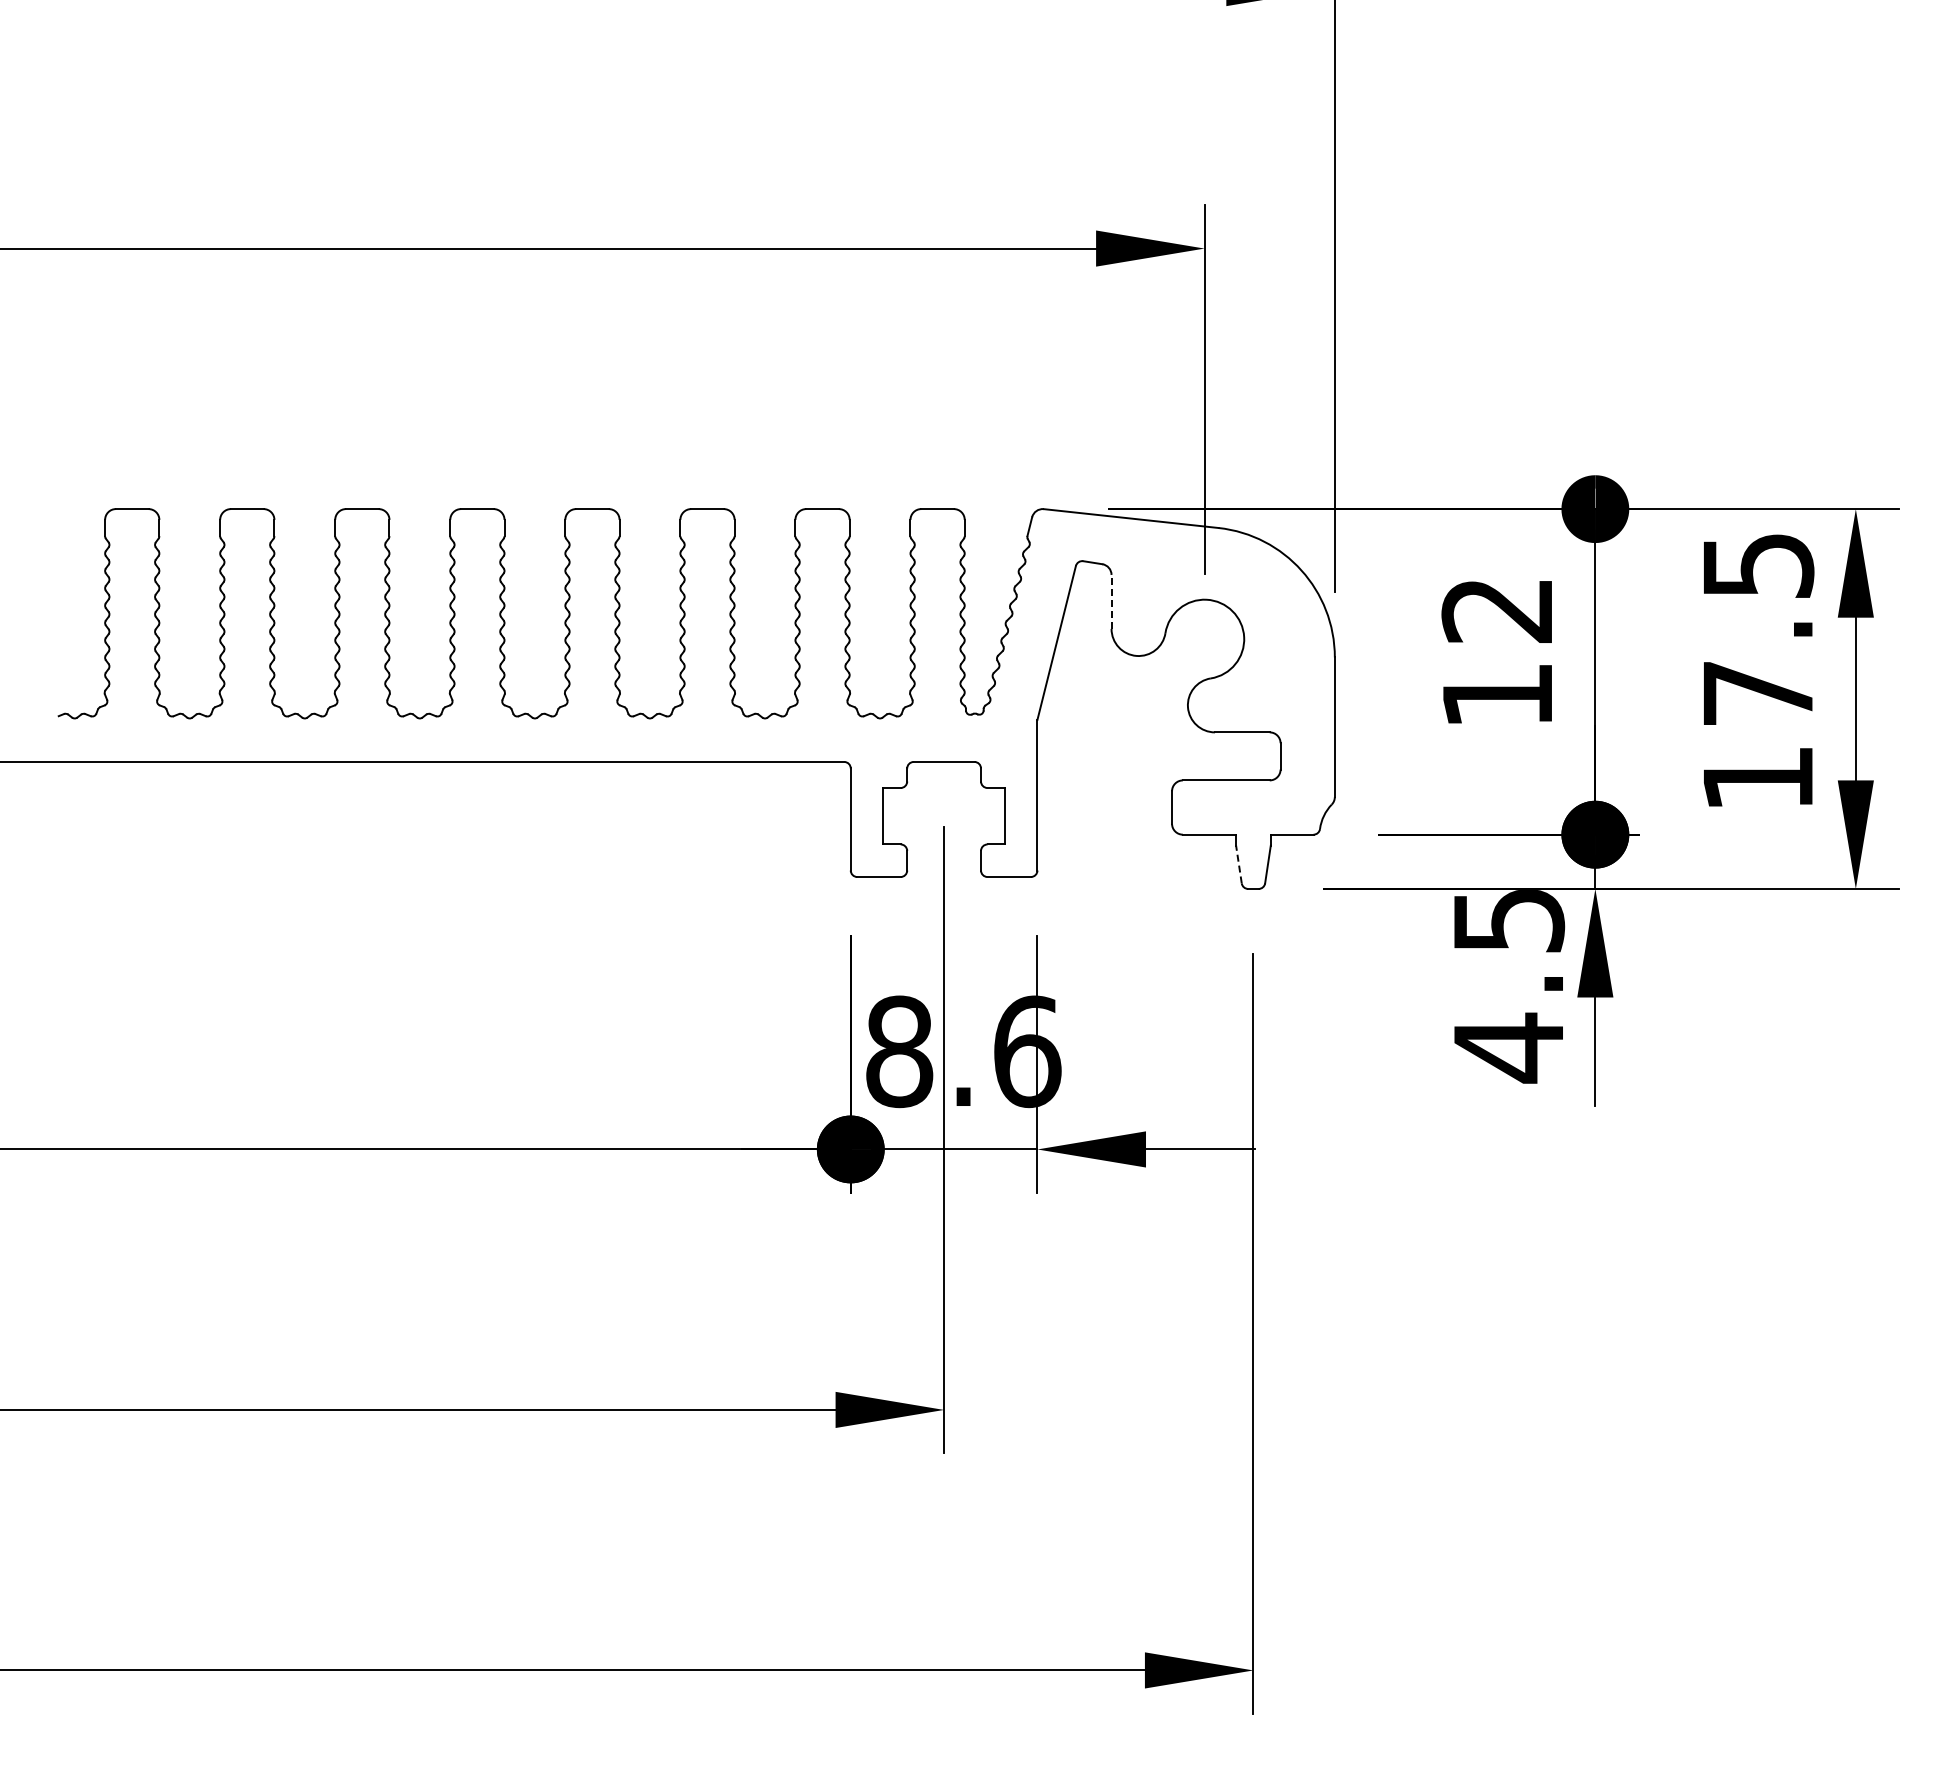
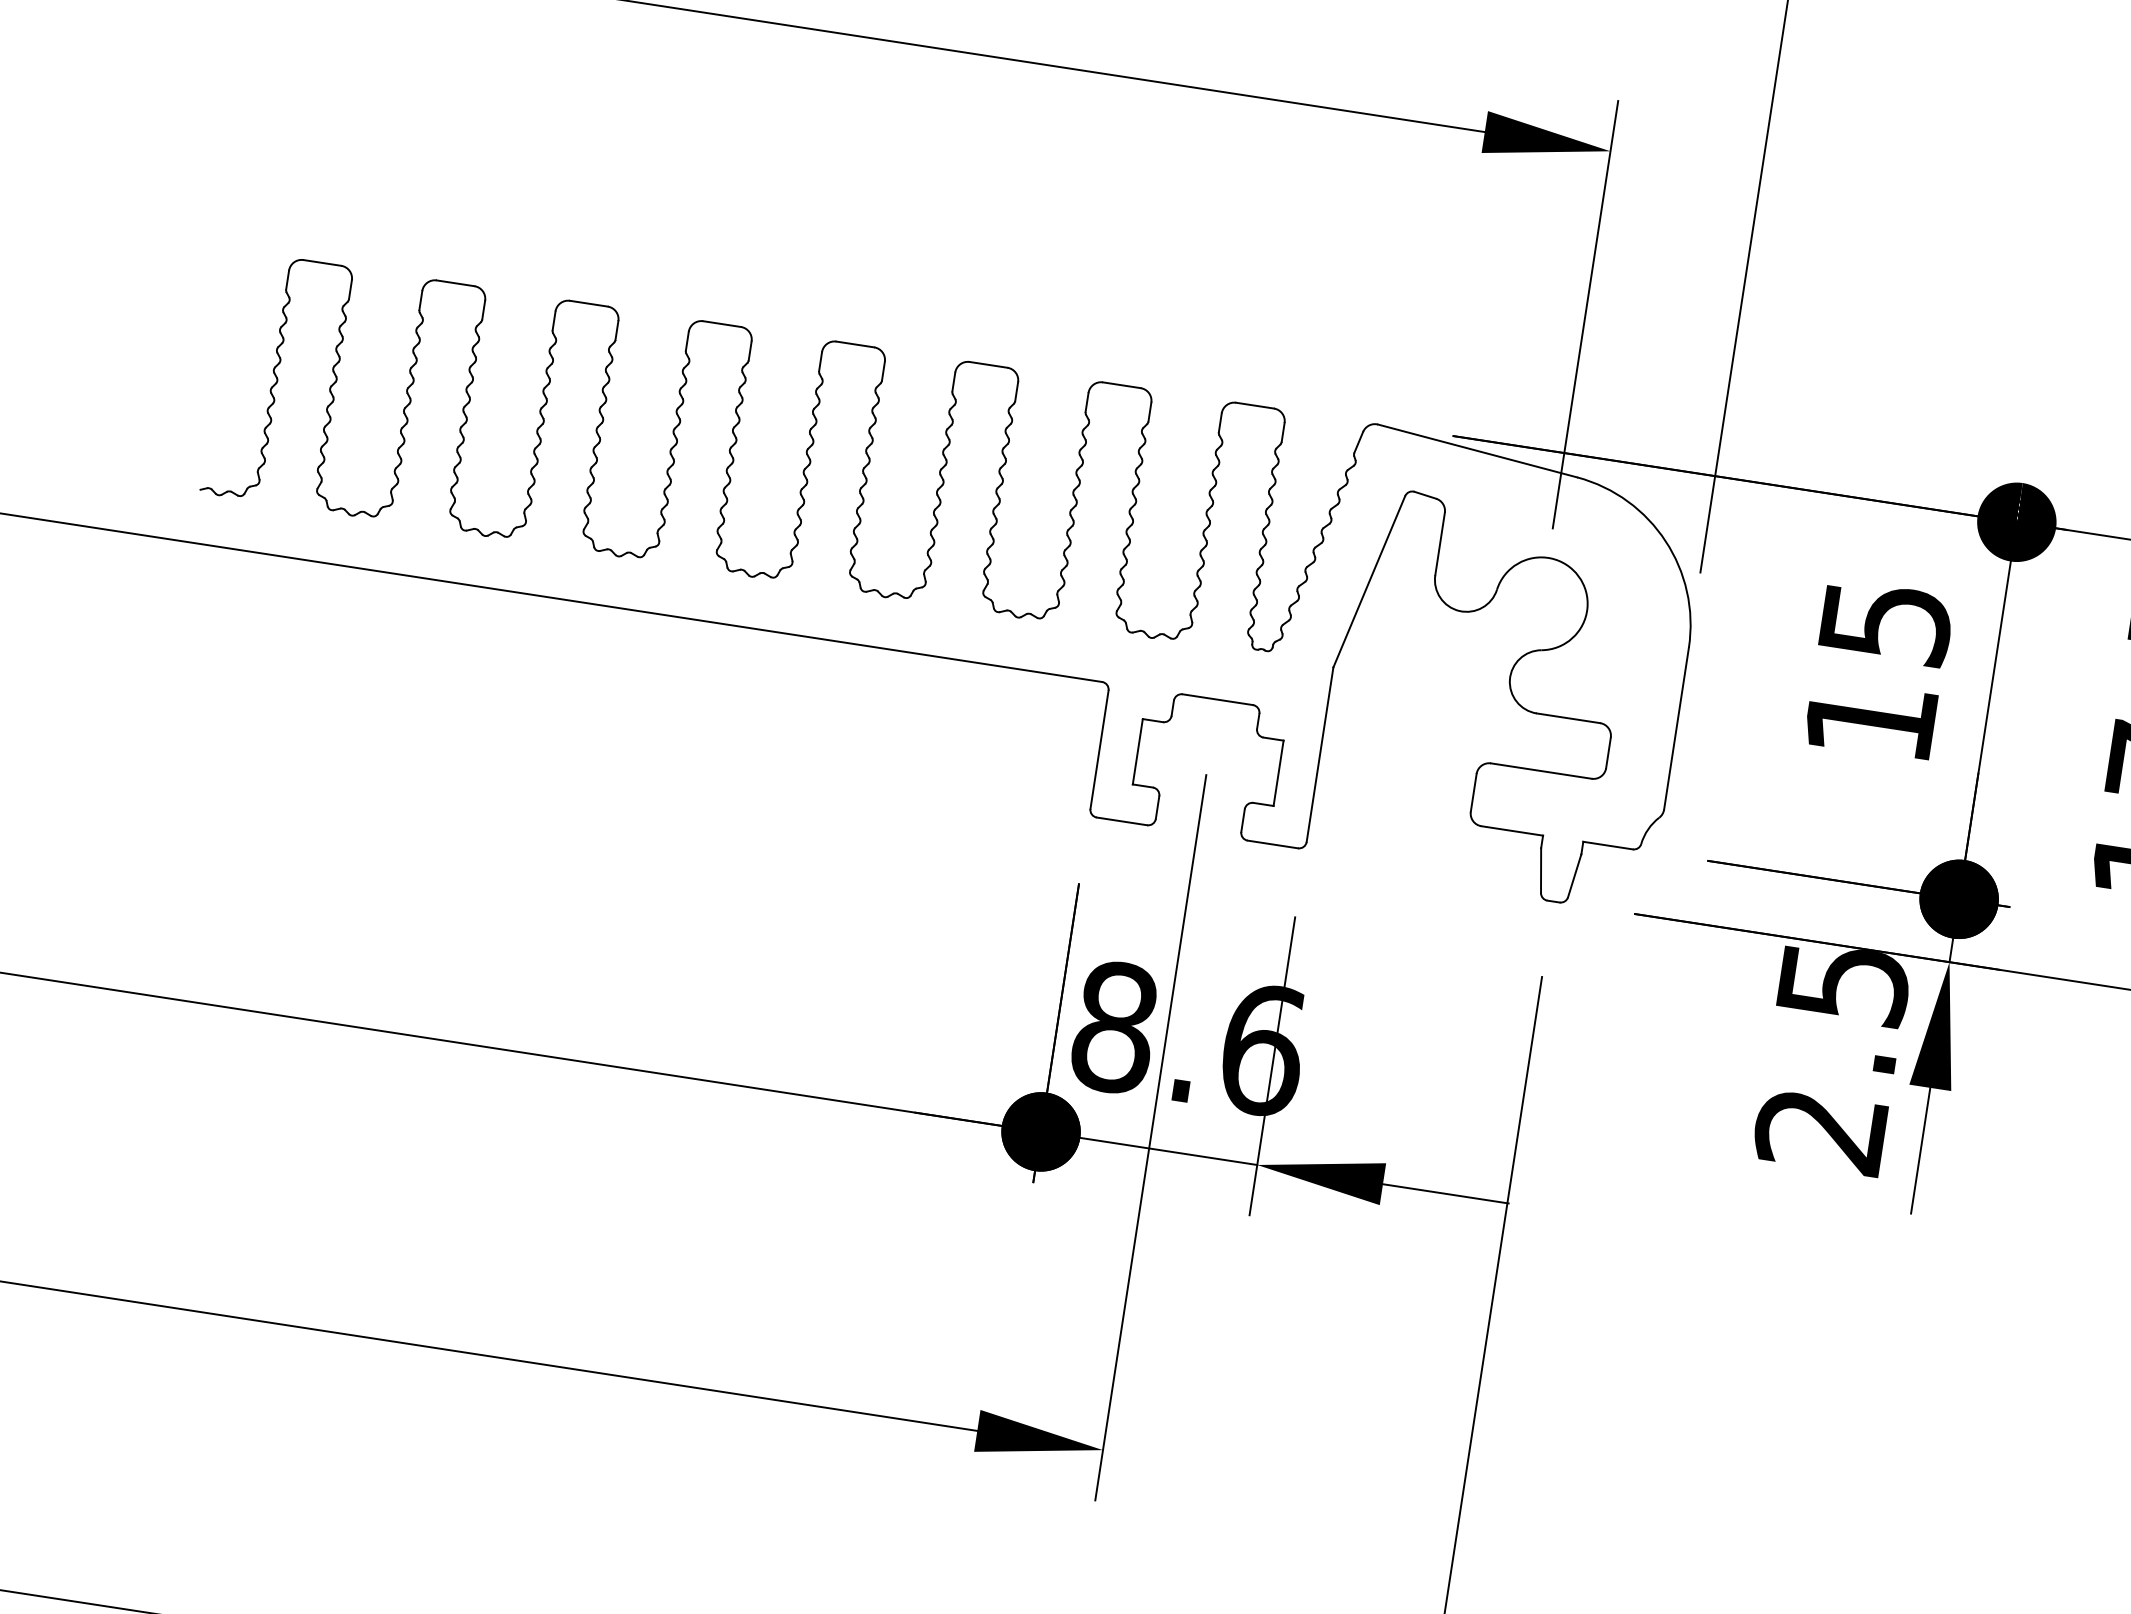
line: (1111, 601) -> (1440, 543), dashed -> solid
text: (1497, 610) -> (1885, 622), 12 -> 15
line: (1238, 863) -> (1540, 869), dashed -> solid
text: (1507, 1047) -> (1819, 1130), 4.5 -> 2.5

